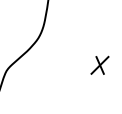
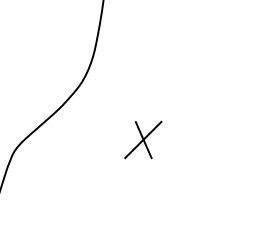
part: (99, 64) -> (142, 138), moved

